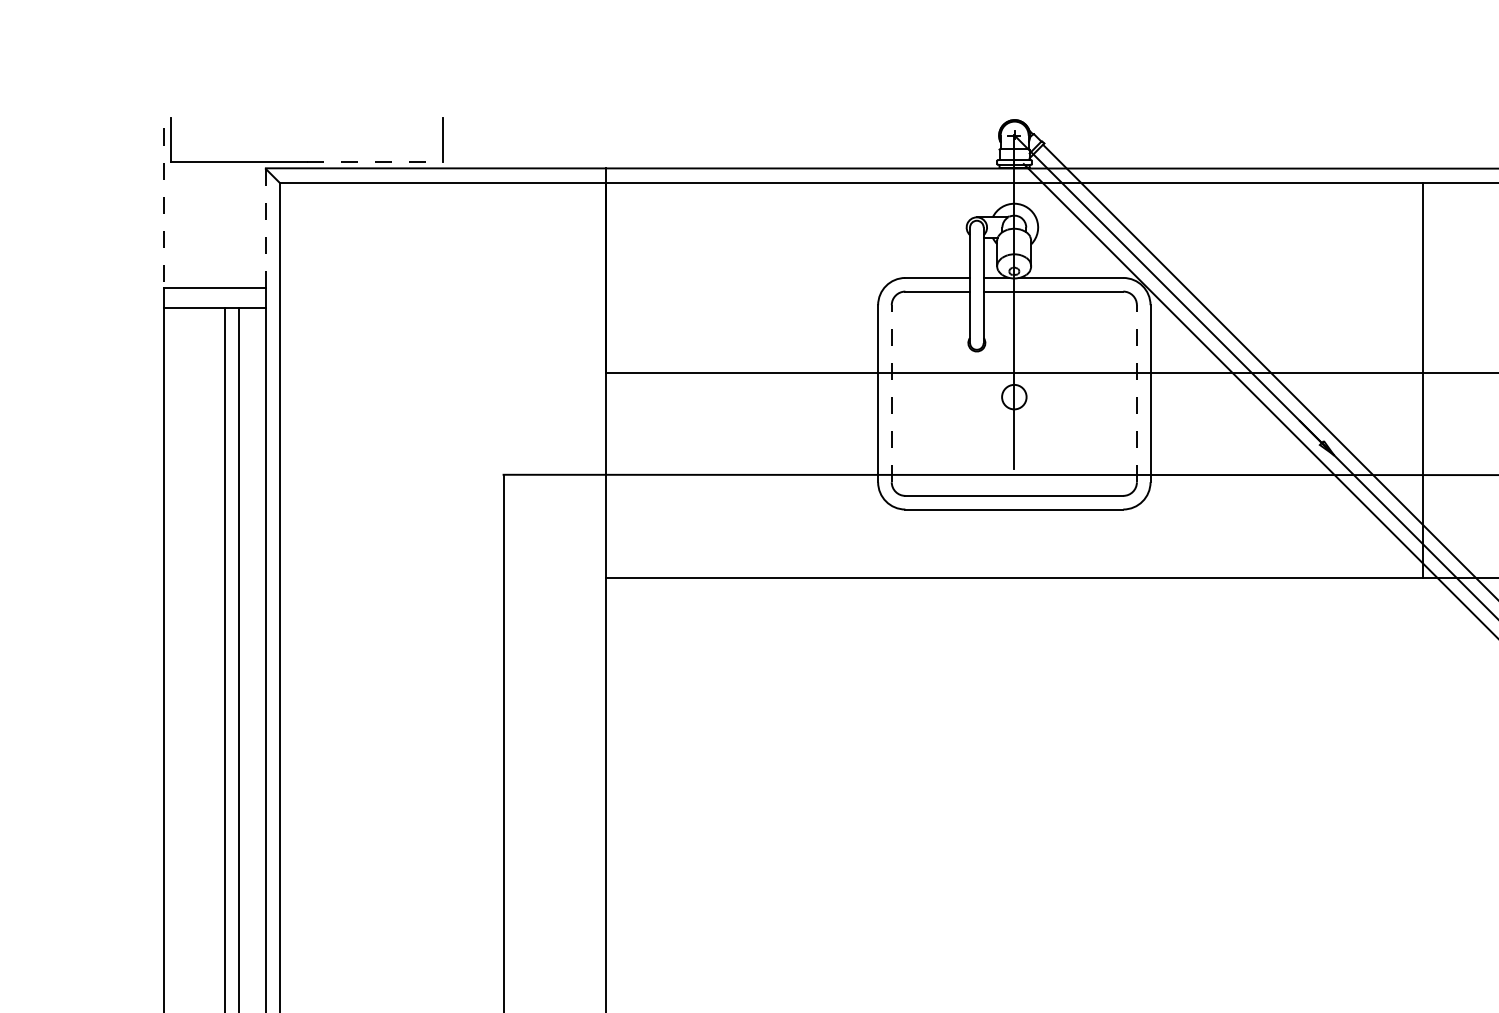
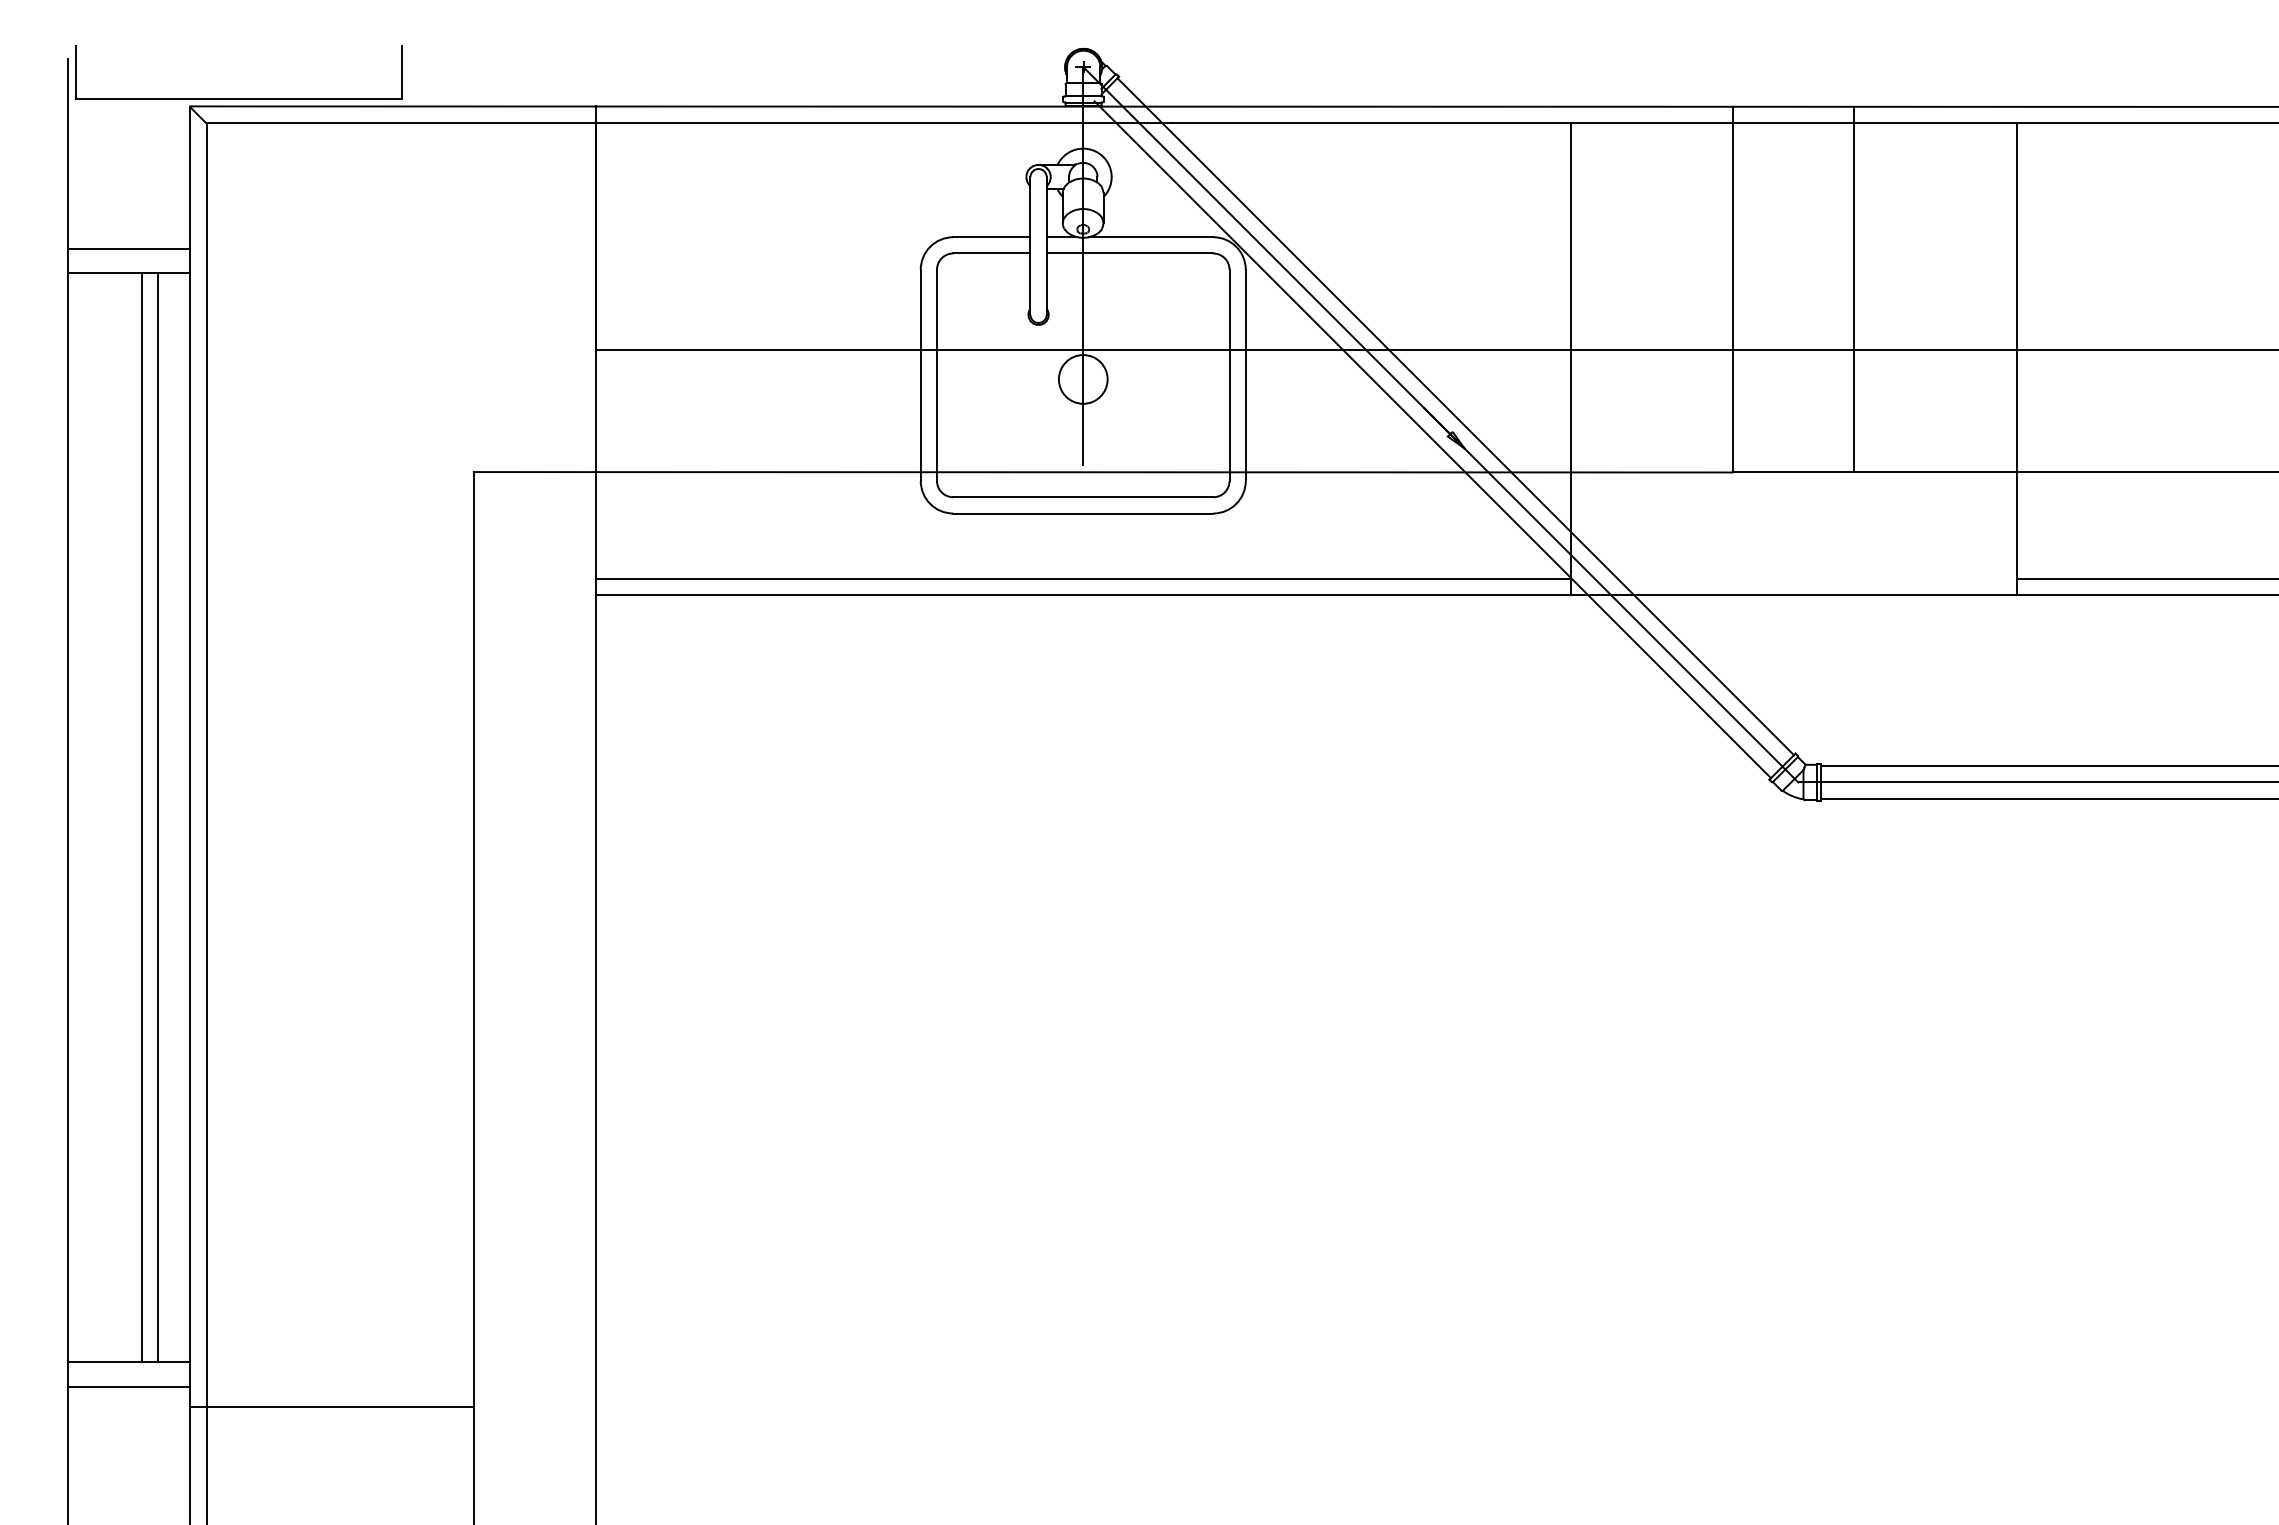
line: (375, 162) -> (320, 99), dashed -> solid
line: (163, 208) -> (68, 154), dashed -> solid
line: (266, 228) -> (190, 178), dashed -> solid
line: (892, 393) -> (937, 375), dashed -> solid
line: (1136, 393) -> (1229, 375), dashed -> solid
circle: (1013, 397) -> (1082, 379), size x1.67
line: (1013, 563) -> (1082, 578), added

